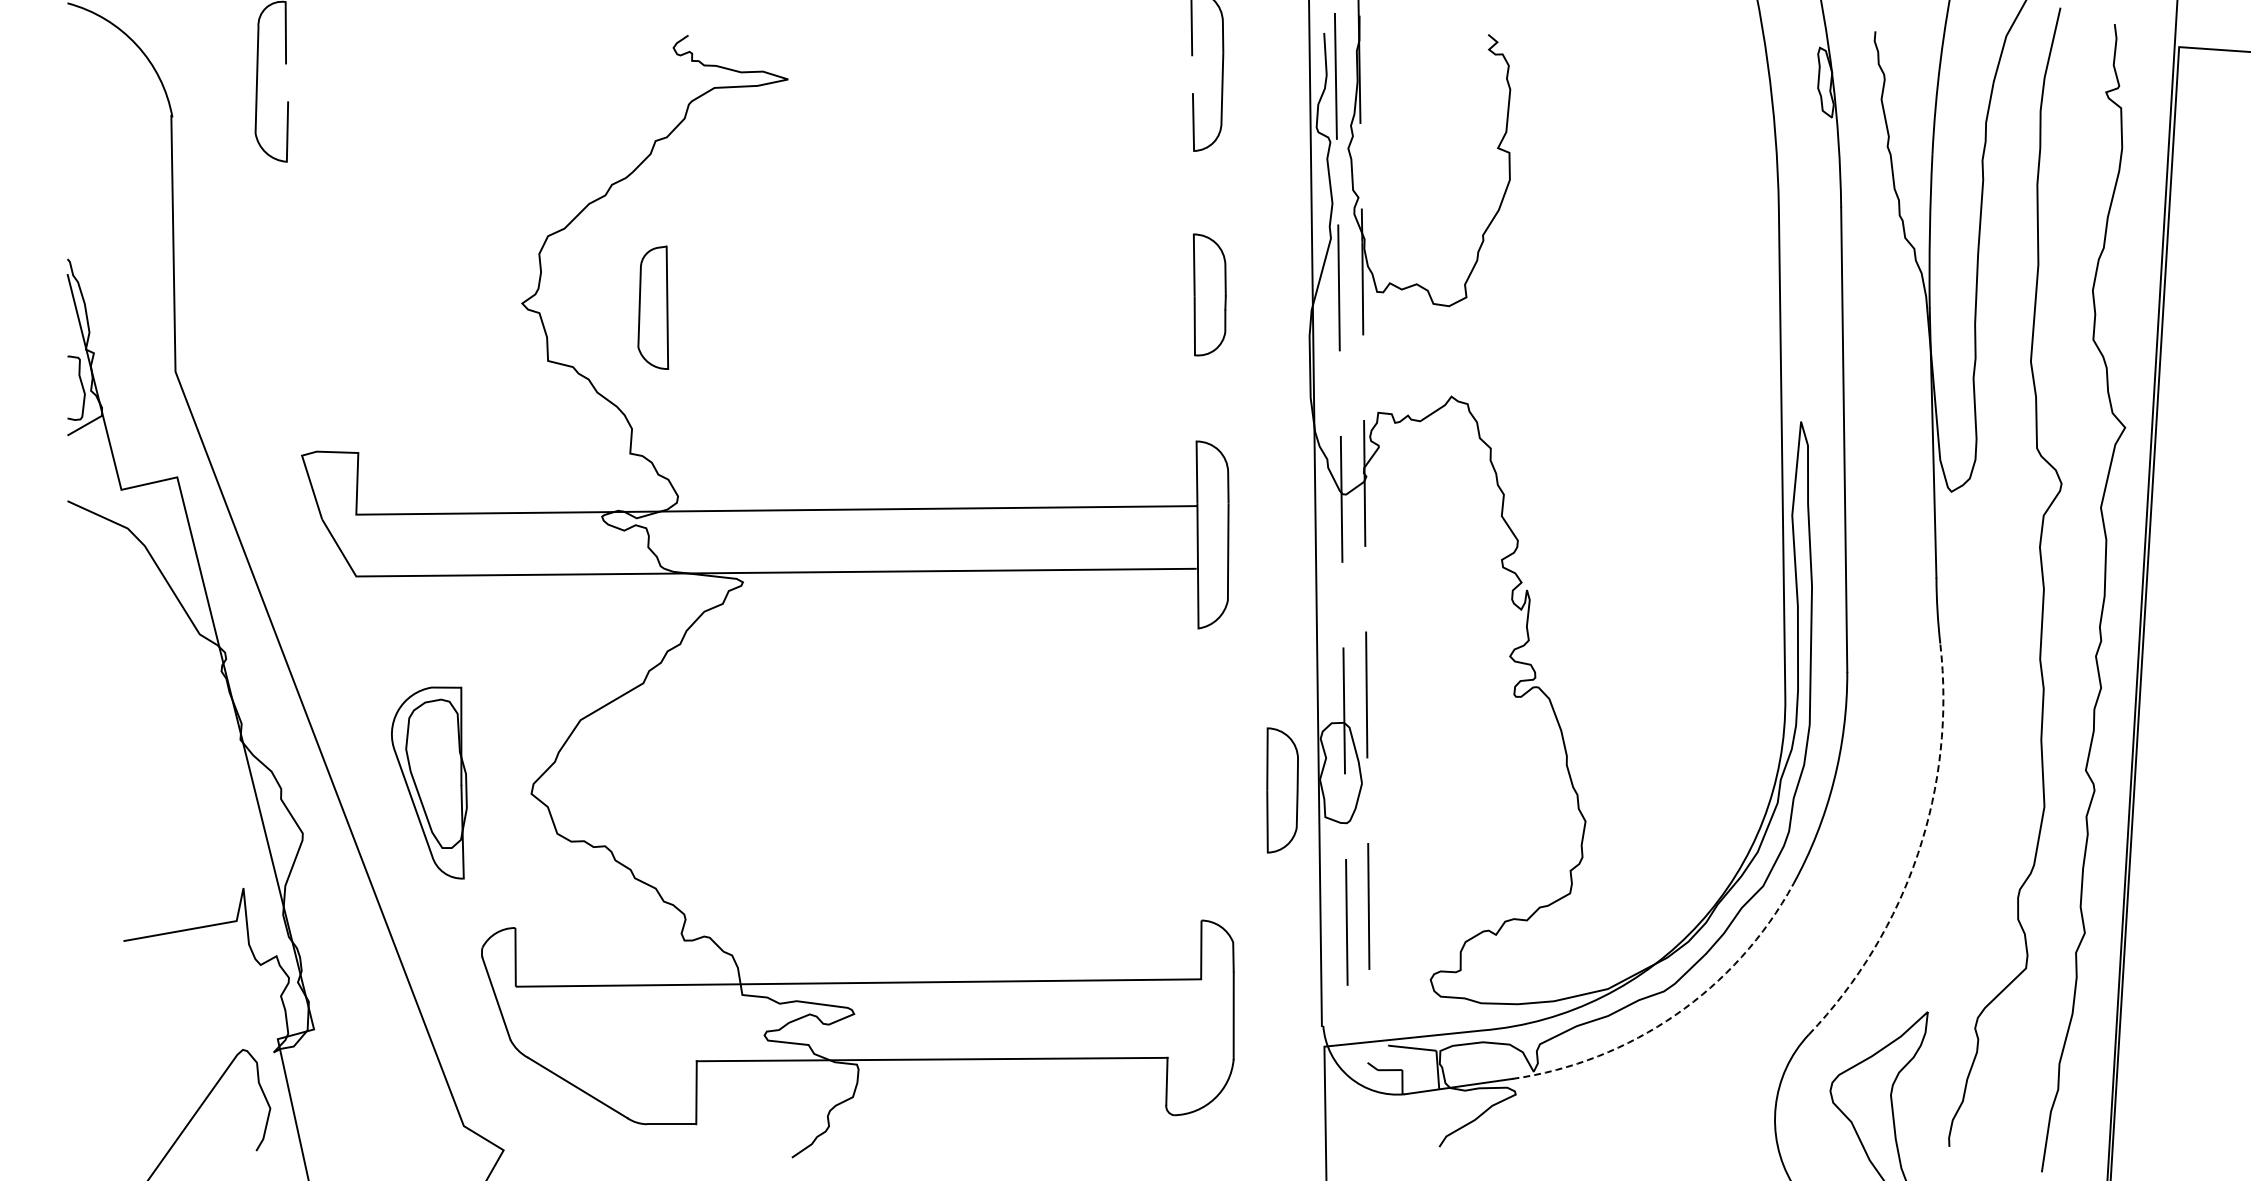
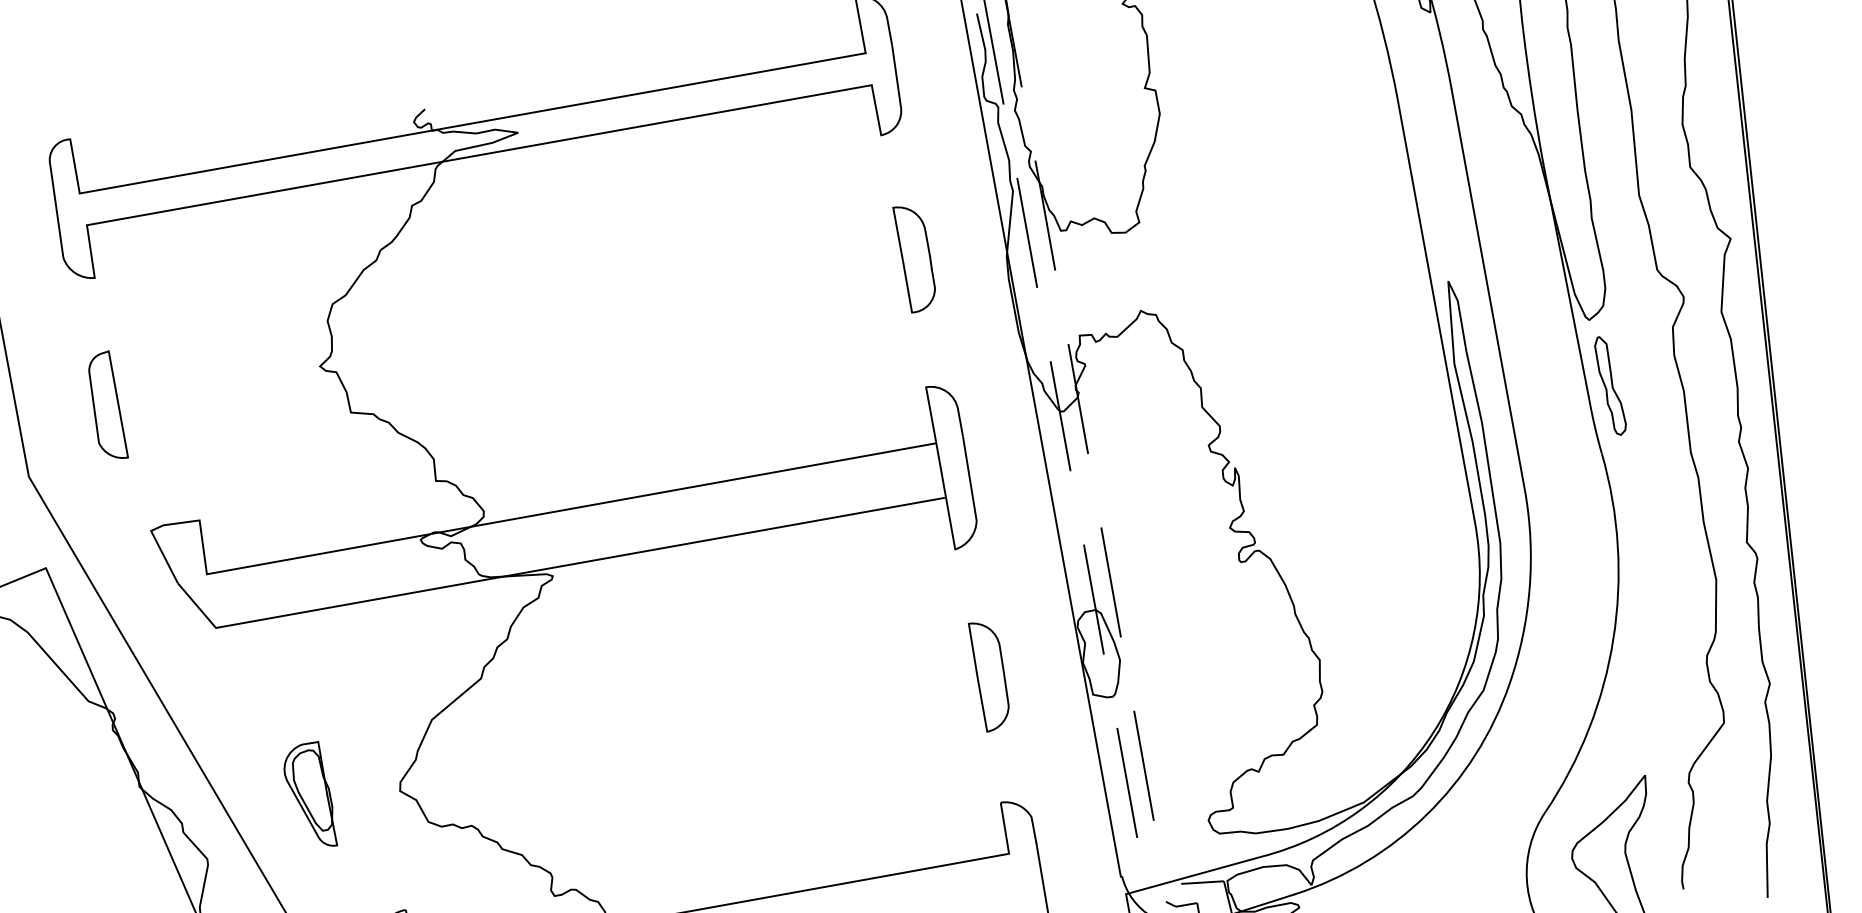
line: (739, 60) -> (473, 123), added
line: (740, 97) -> (479, 155), added
part: (653, 307) -> (106, 406), moved
part: (1962, 569) -> (1610, 385), added
part: (428, 782) -> (308, 796), size x0.62
part: (1282, 790) -> (990, 675), moved
arc: (1918, 853) -> (1613, 639), dashed -> solid
arc: (1676, 1014) -> (1427, 814), dashed -> solid

